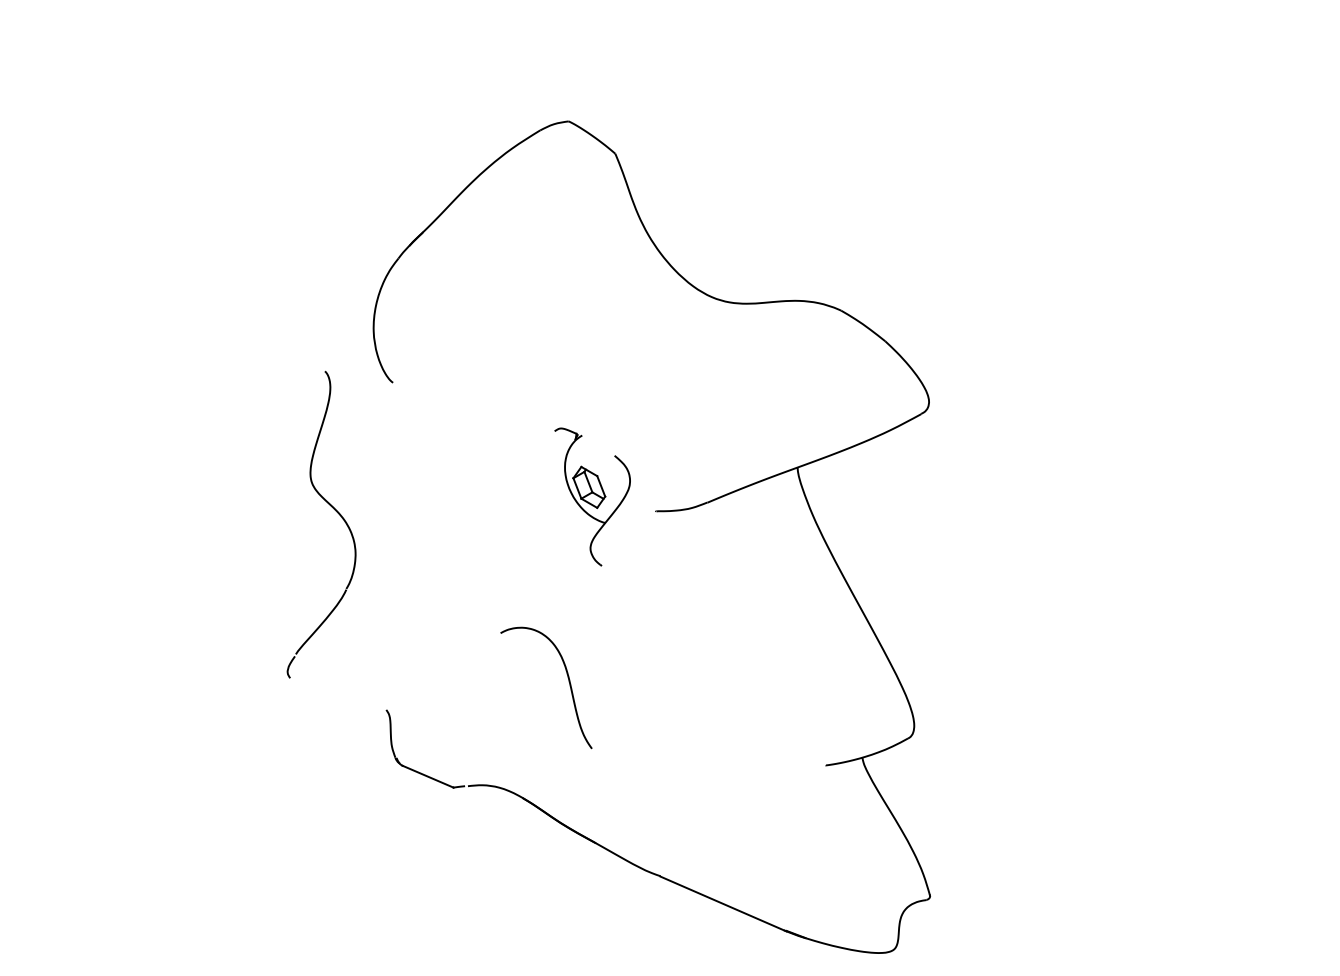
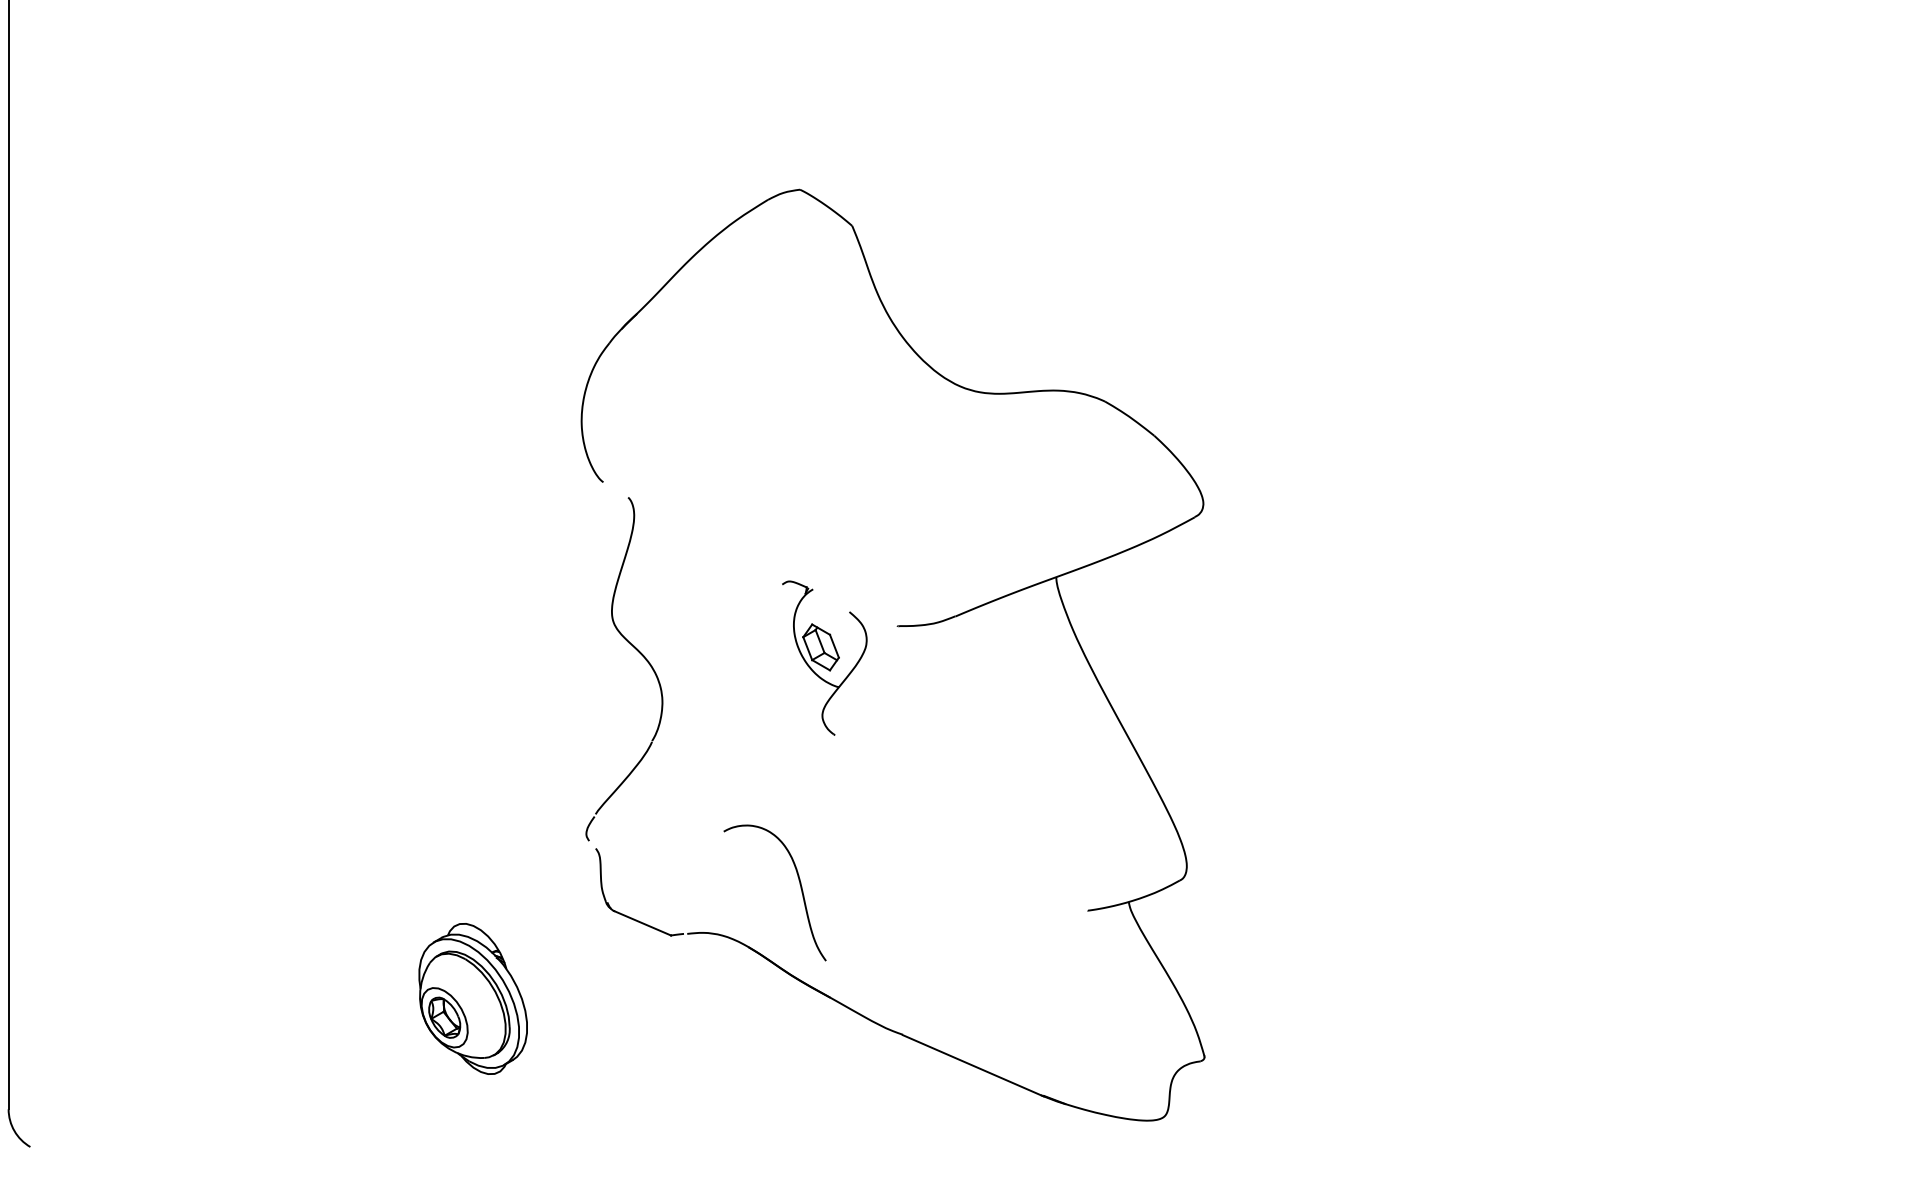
part: (592, 496) -> (824, 657), moved
part: (335, 510) -> (639, 653), moved
curve: (568, 680) -> (799, 884), moved
part: (276, 843) -> (472, 998), added

